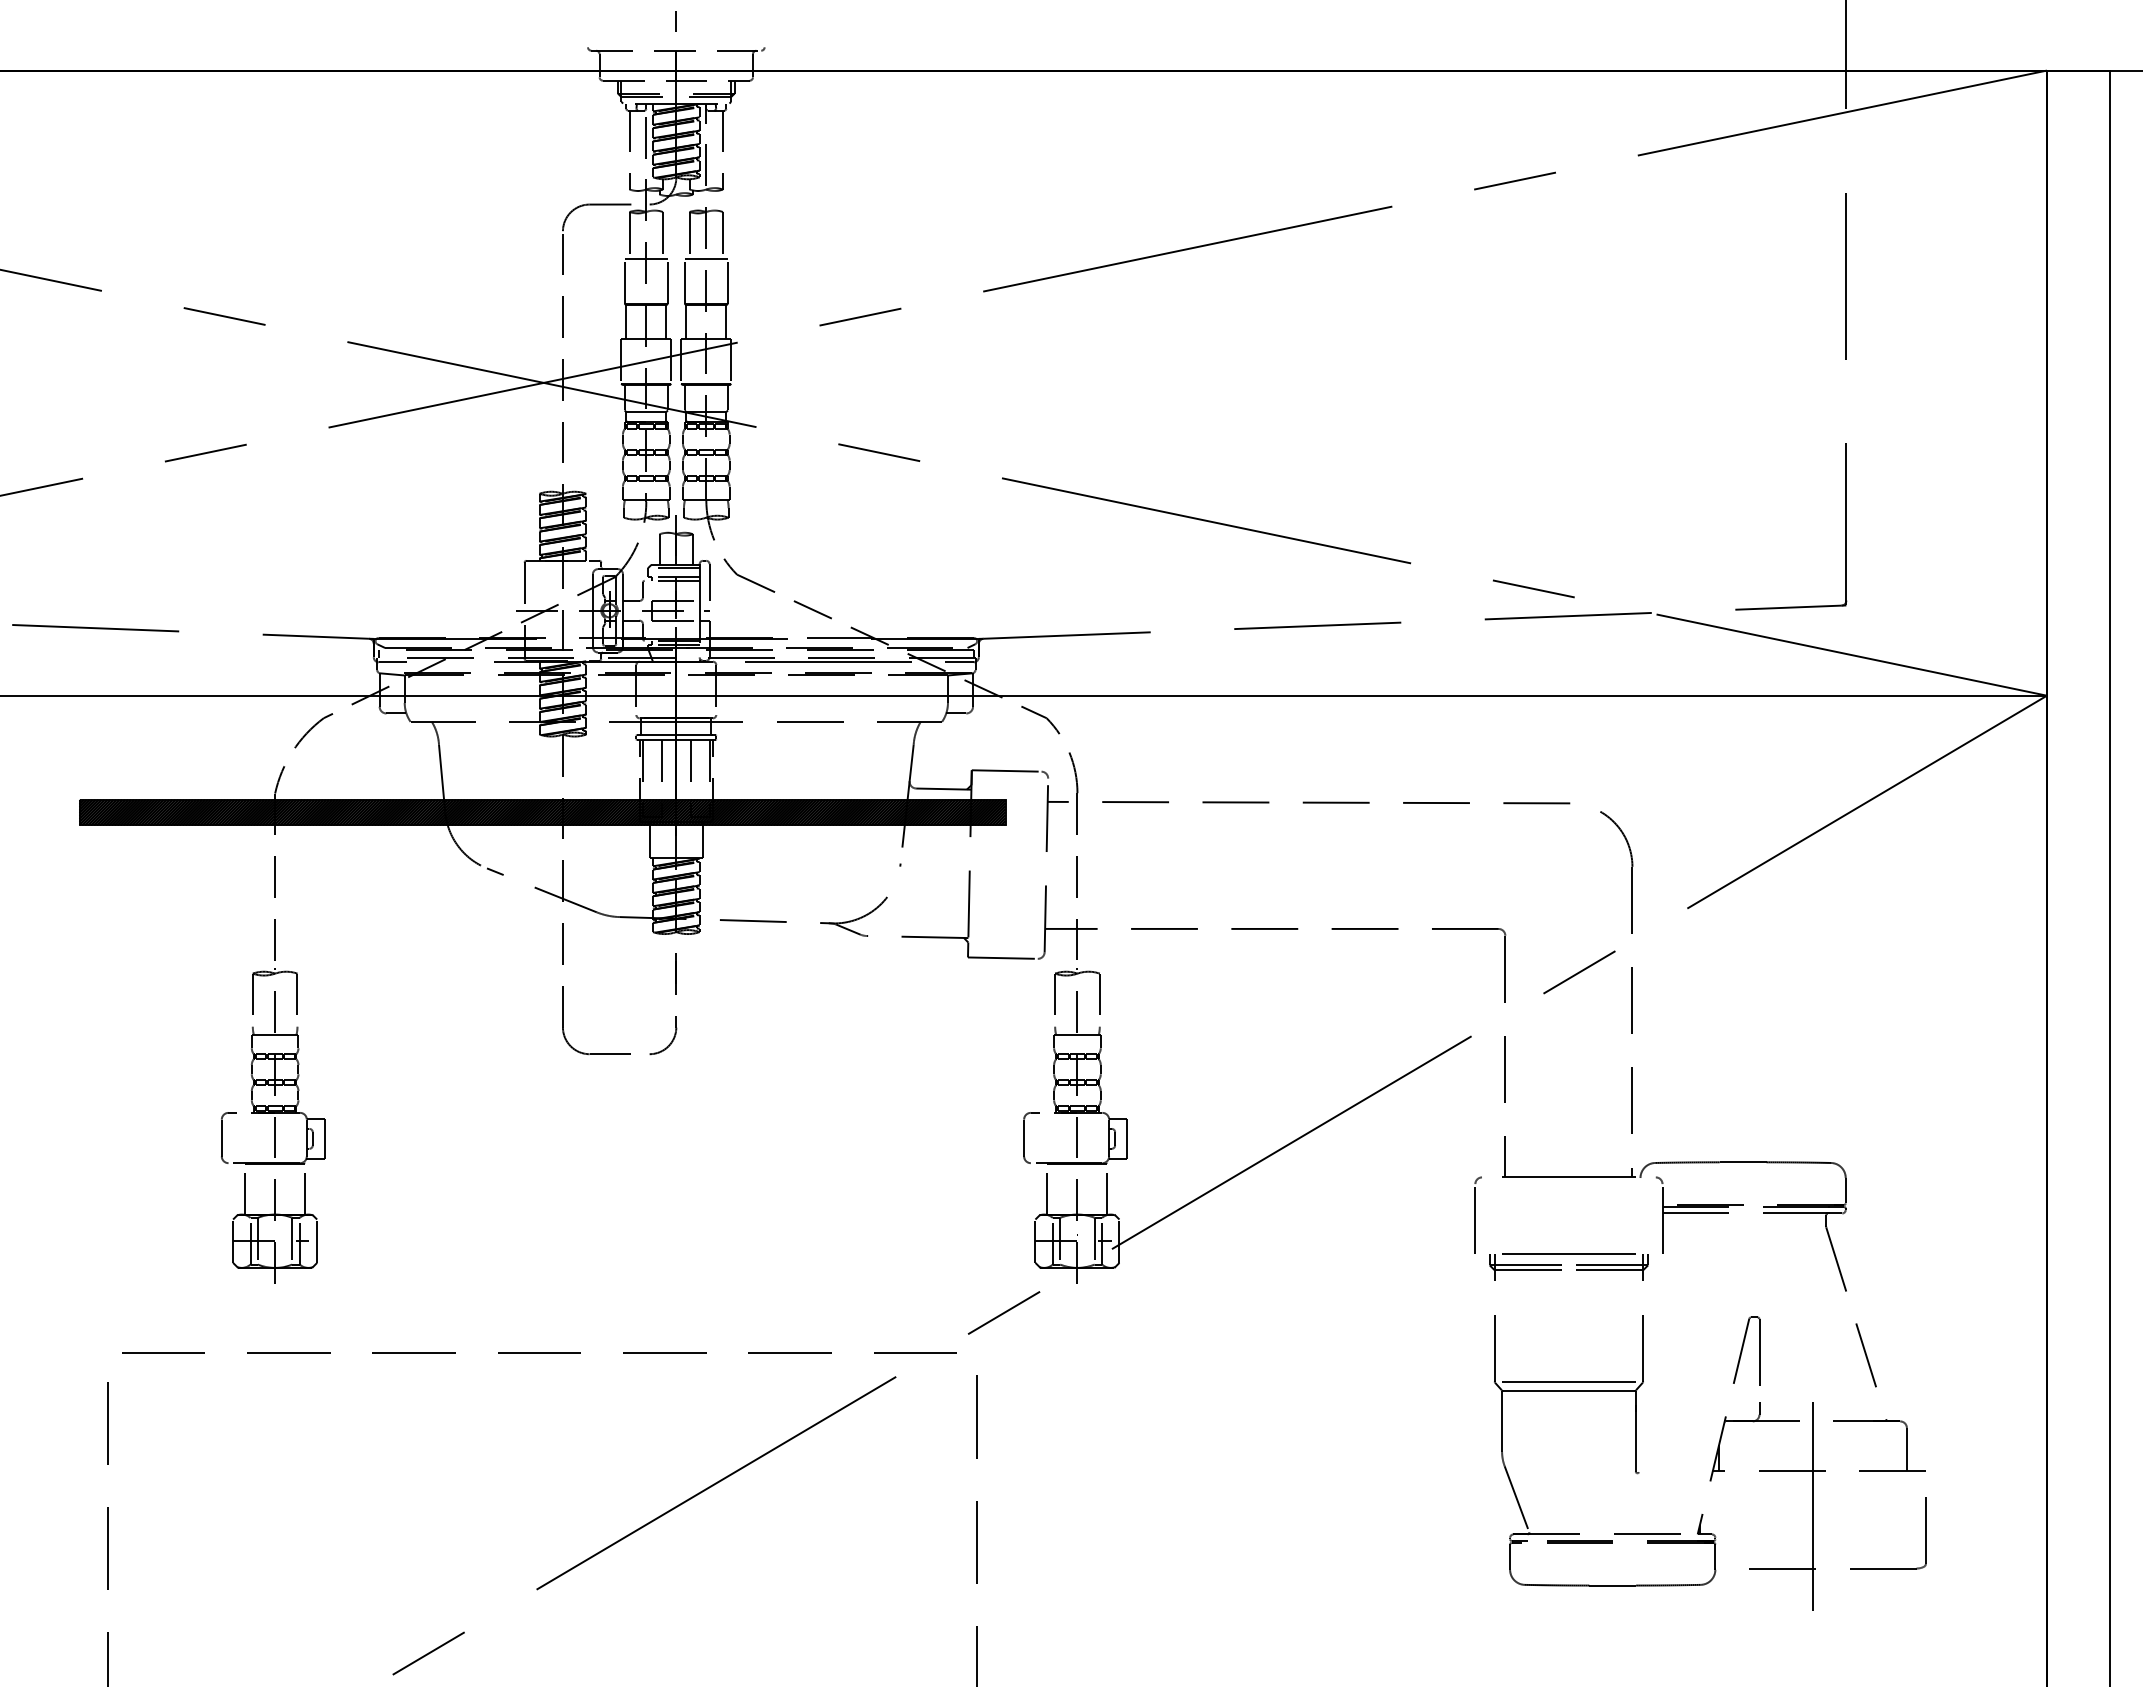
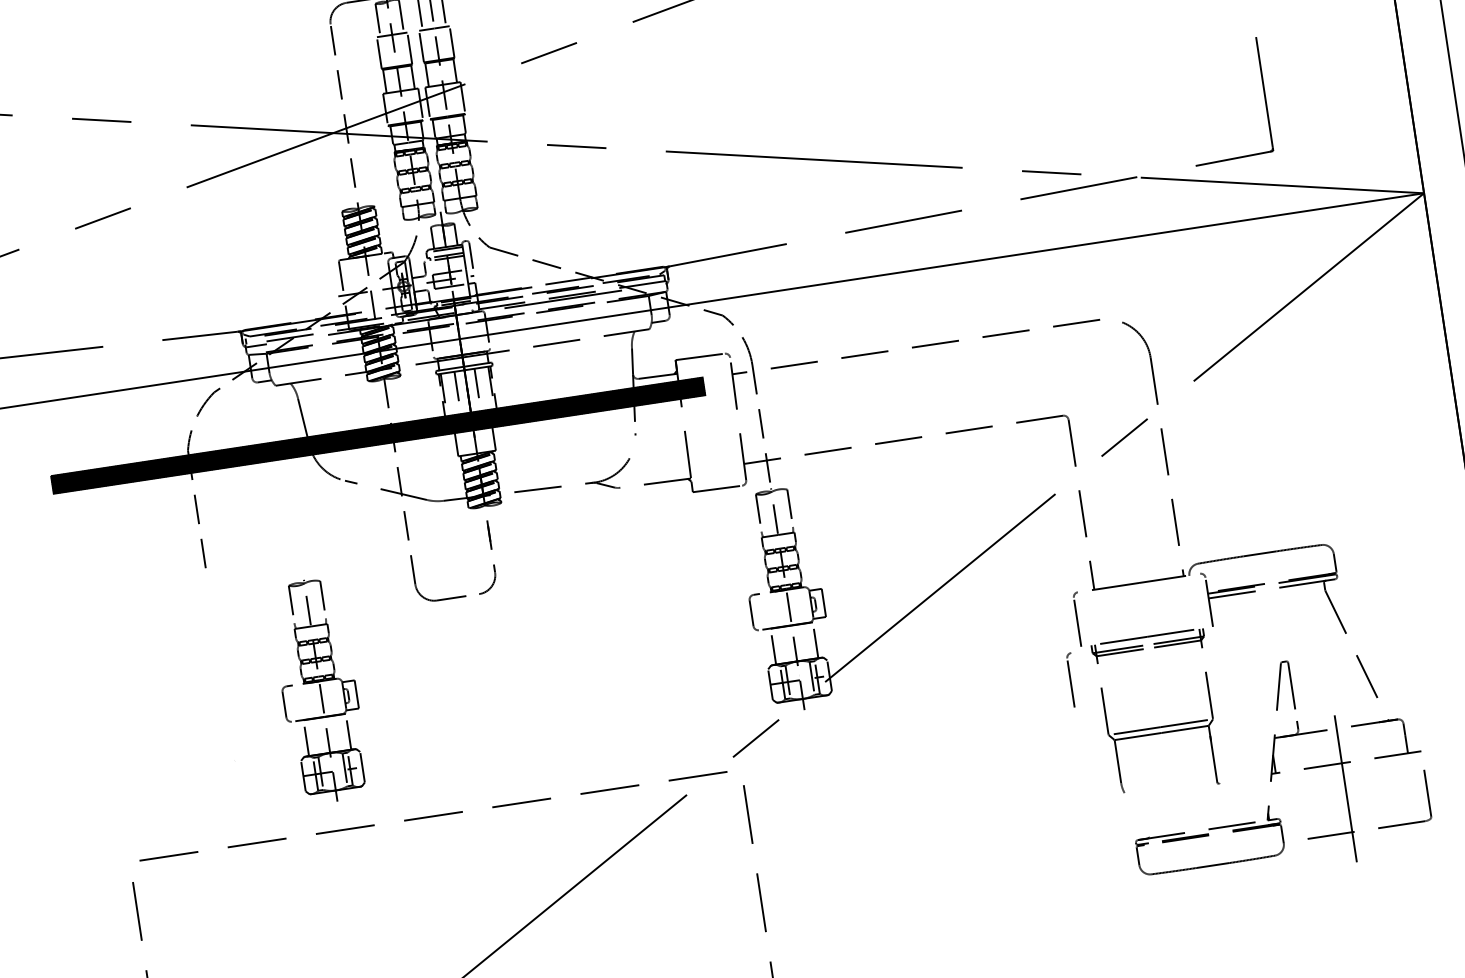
line: (959, 662) -> (655, 285), removed
part: (273, 1125) -> (319, 690), moved
part: (1455, 1297) -> (1072, 679), added
line: (1516, 1499) -> (1136, 815), removed

